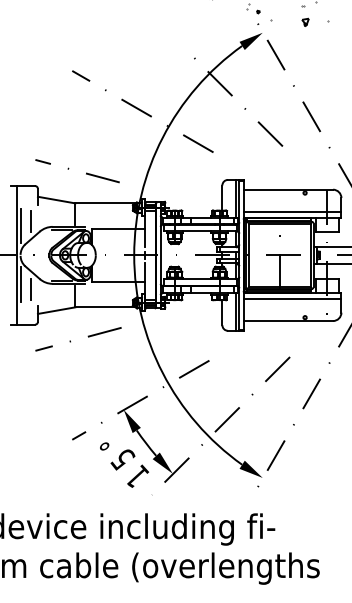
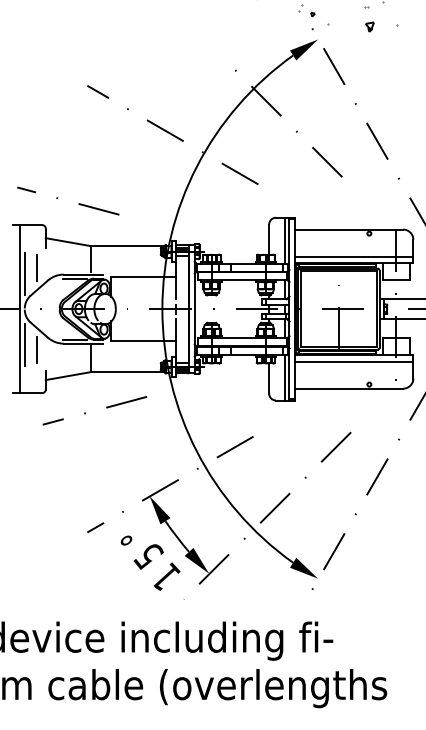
line: (69, 168) -> (58, 197), moved

